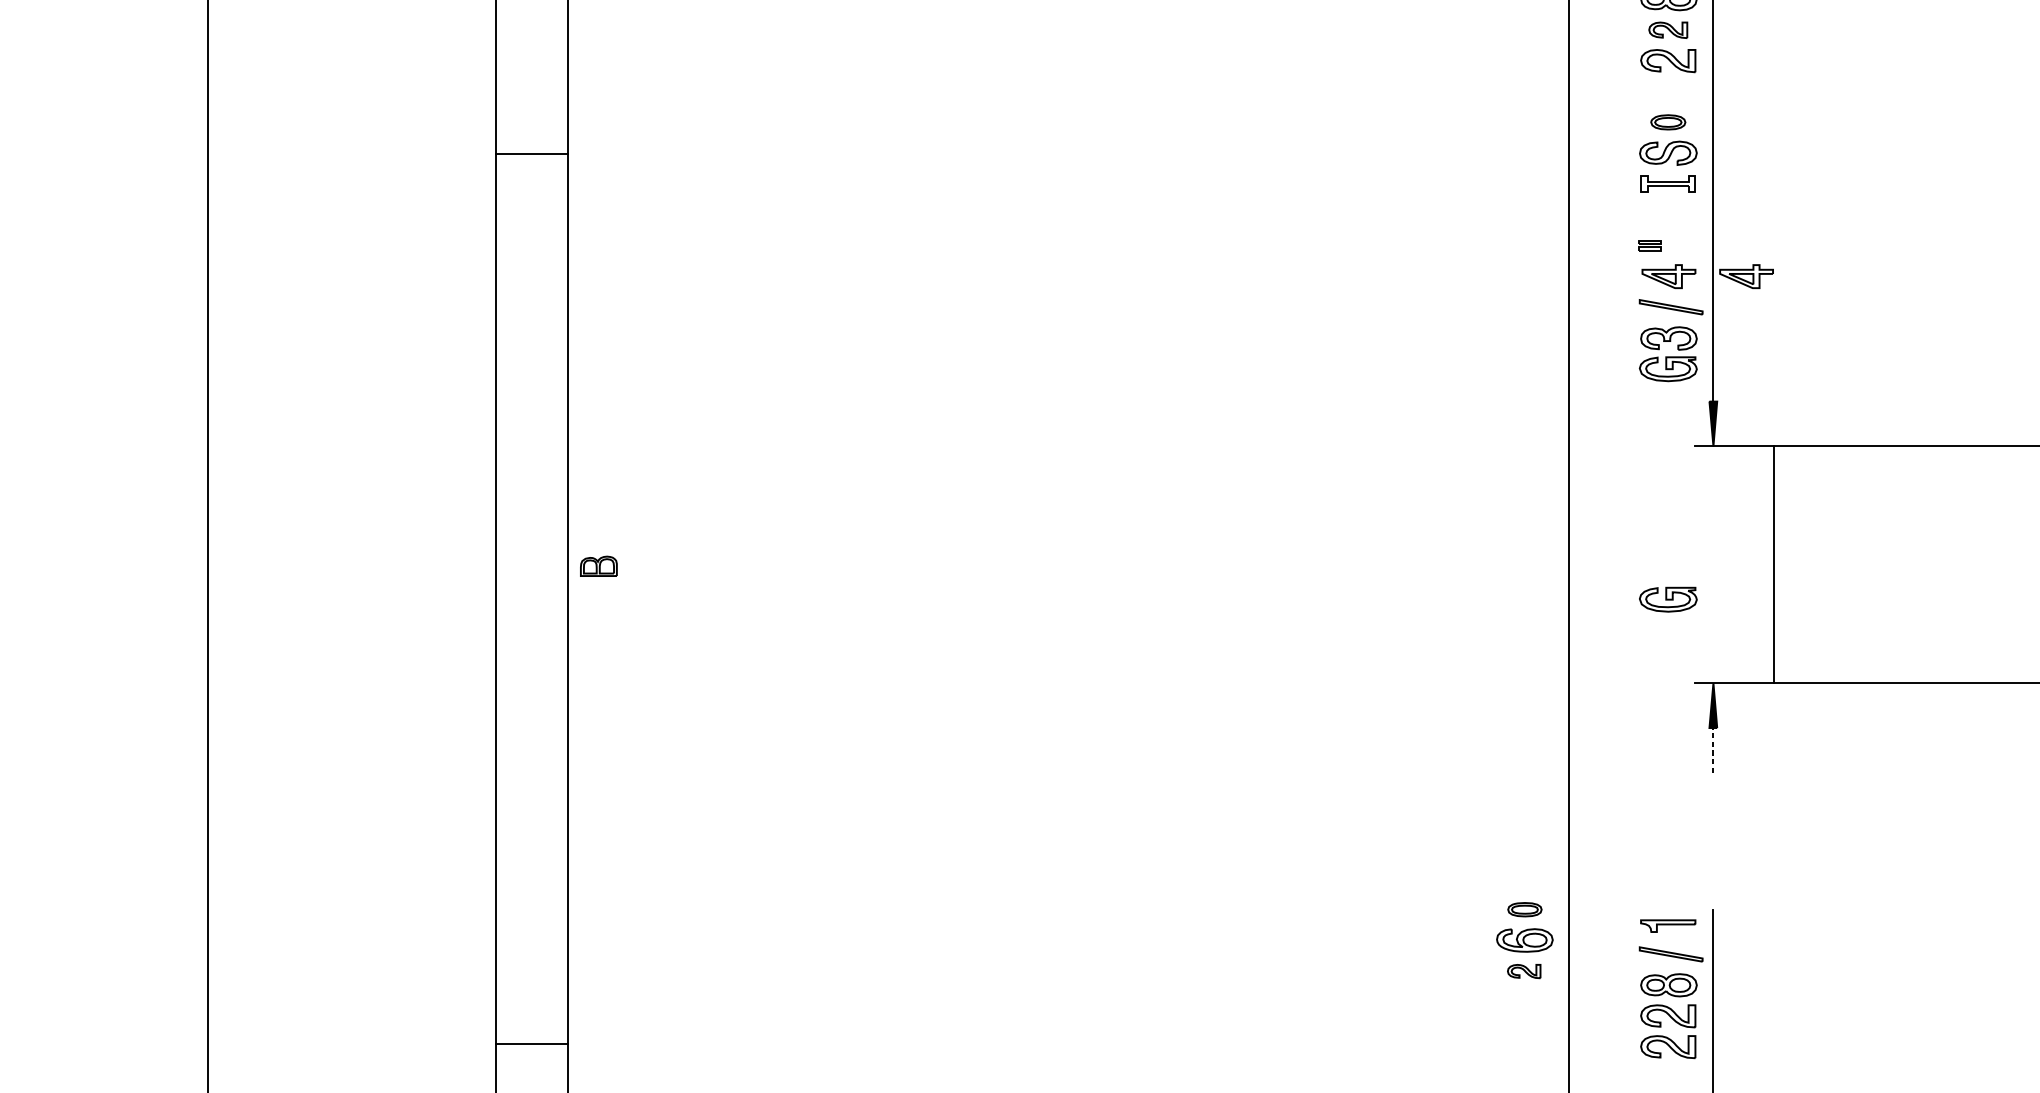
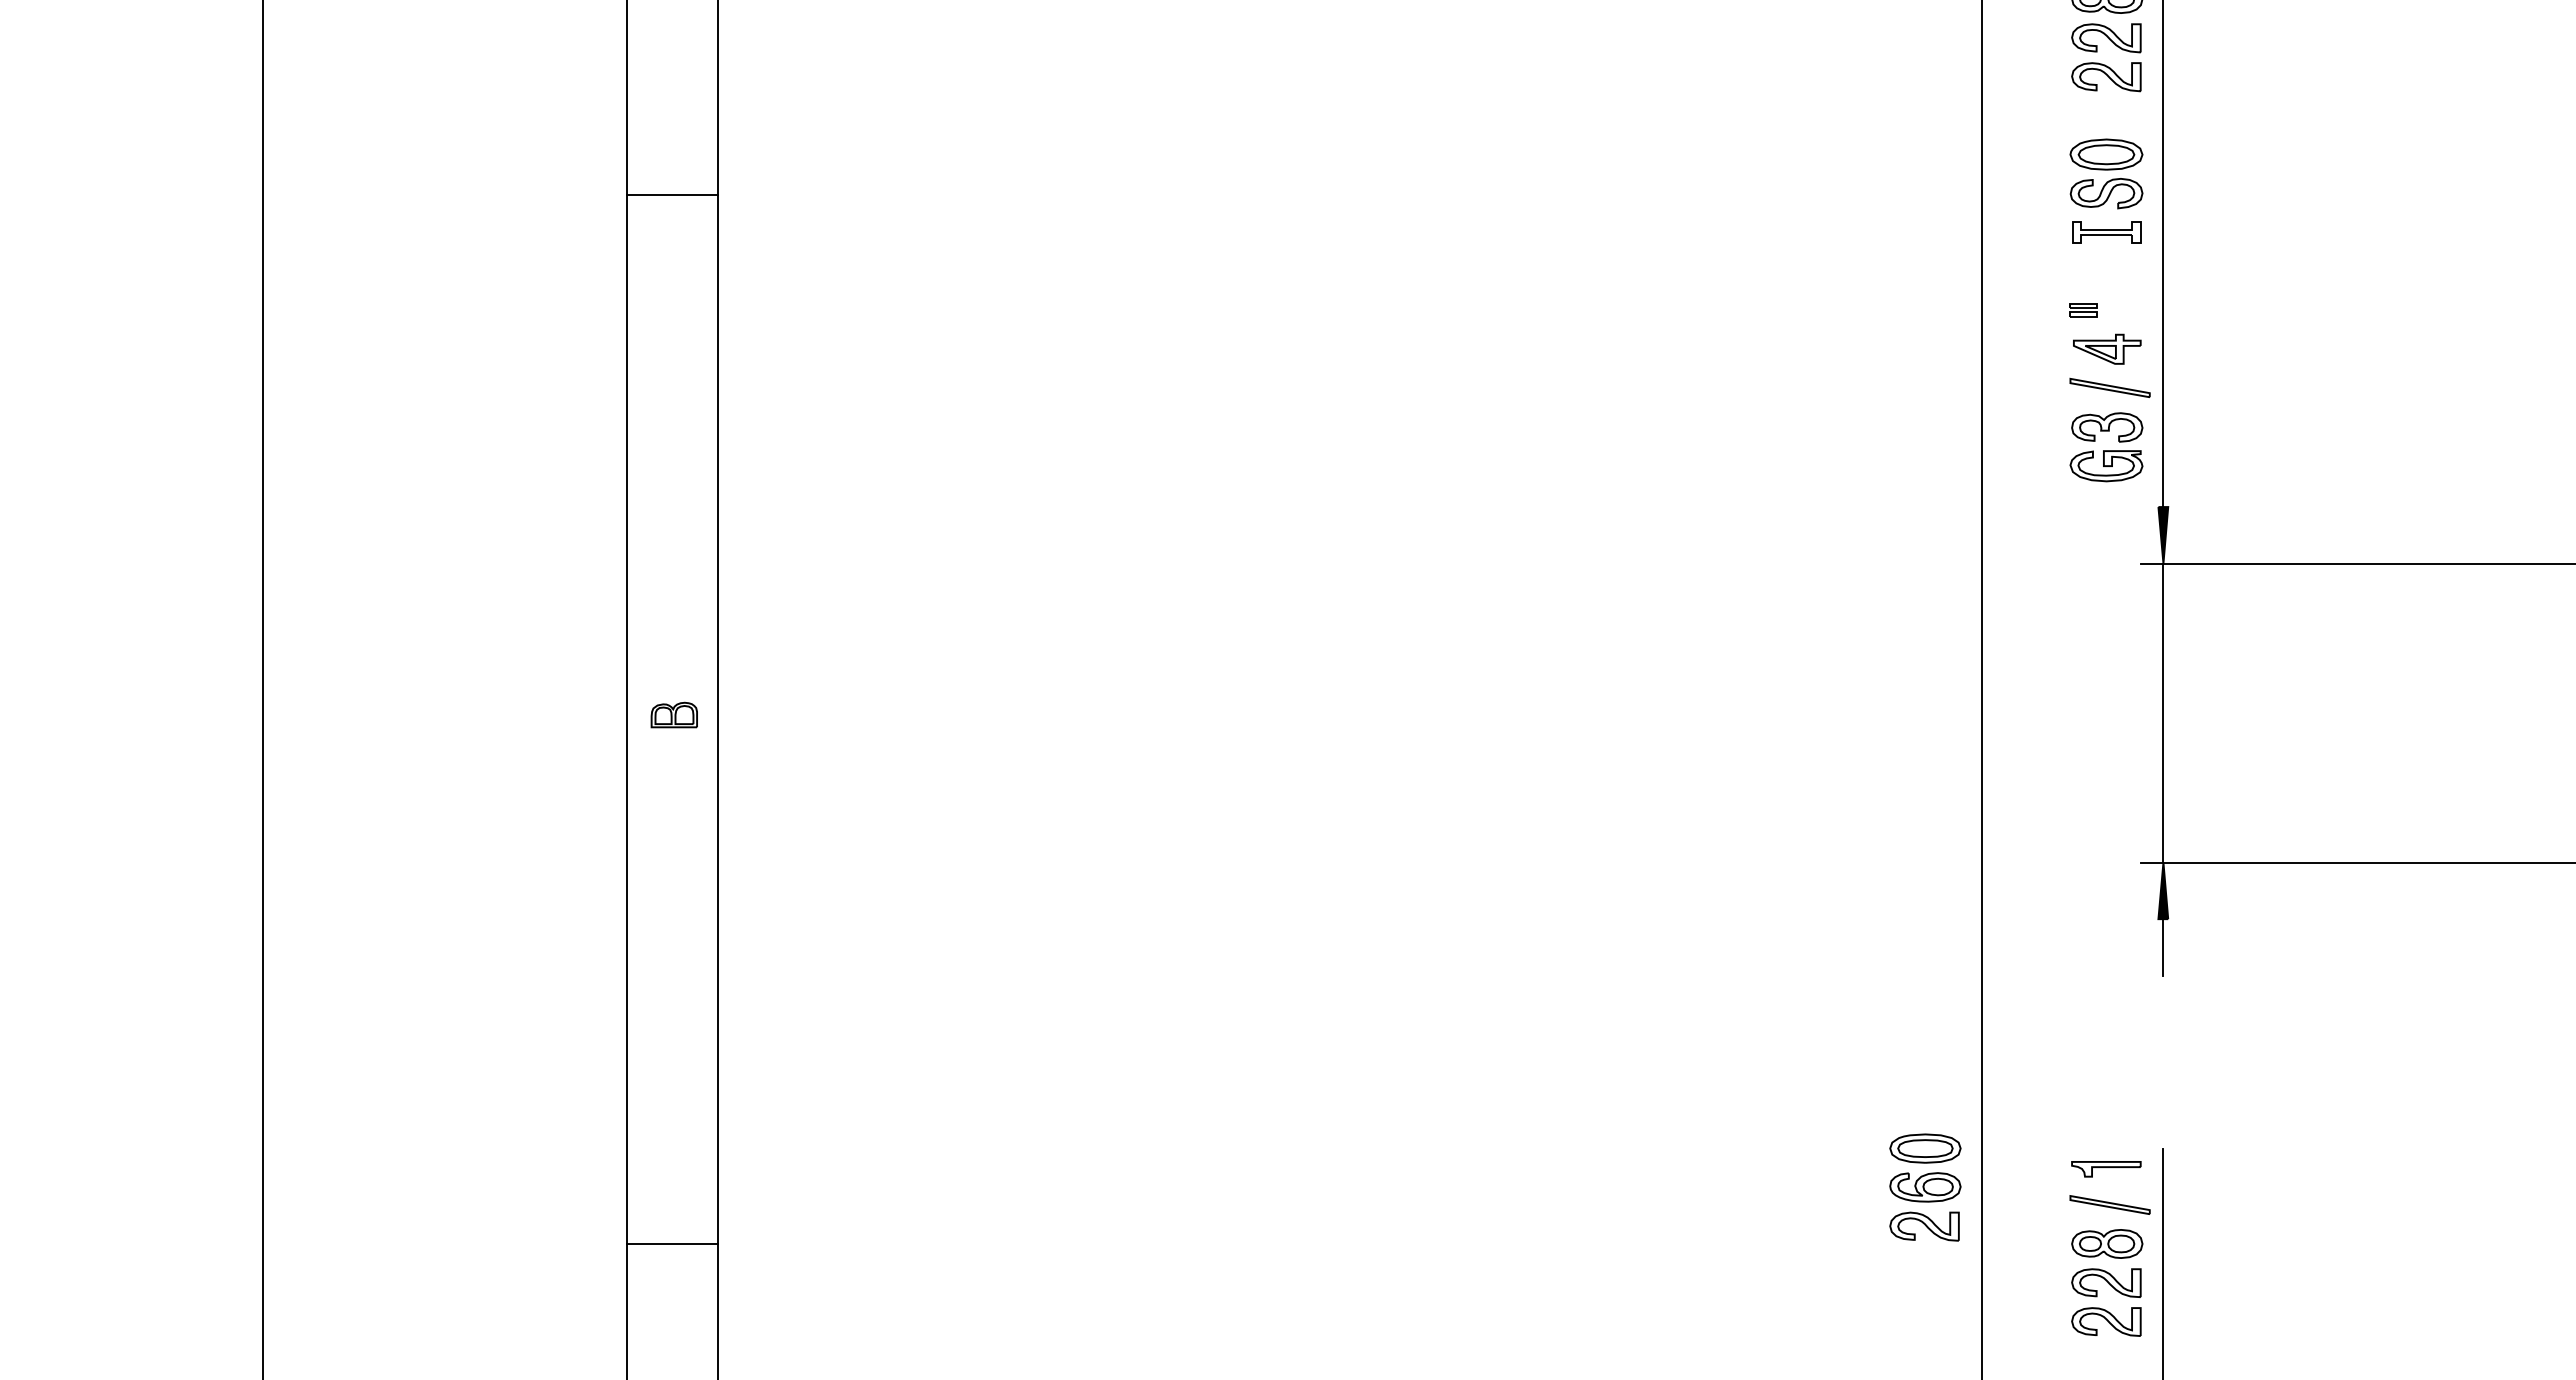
part: (1668, 30) -> (2106, 38), size x1.43
part: (1668, 122) -> (2106, 154), size x1.67
part: (1746, 275) -> (2205, 348), removed
line: (1773, 564) -> (2163, 712), moved
part: (598, 565) -> (673, 714), moved
part: (1668, 599) -> (2106, 757), removed
line: (1713, 750) -> (2163, 947), dashed -> solid
part: (1524, 909) -> (1925, 1148), size x1.67
part: (1524, 971) -> (1924, 1226), size x1.67
line: (531, 1044) -> (671, 1244), moved

